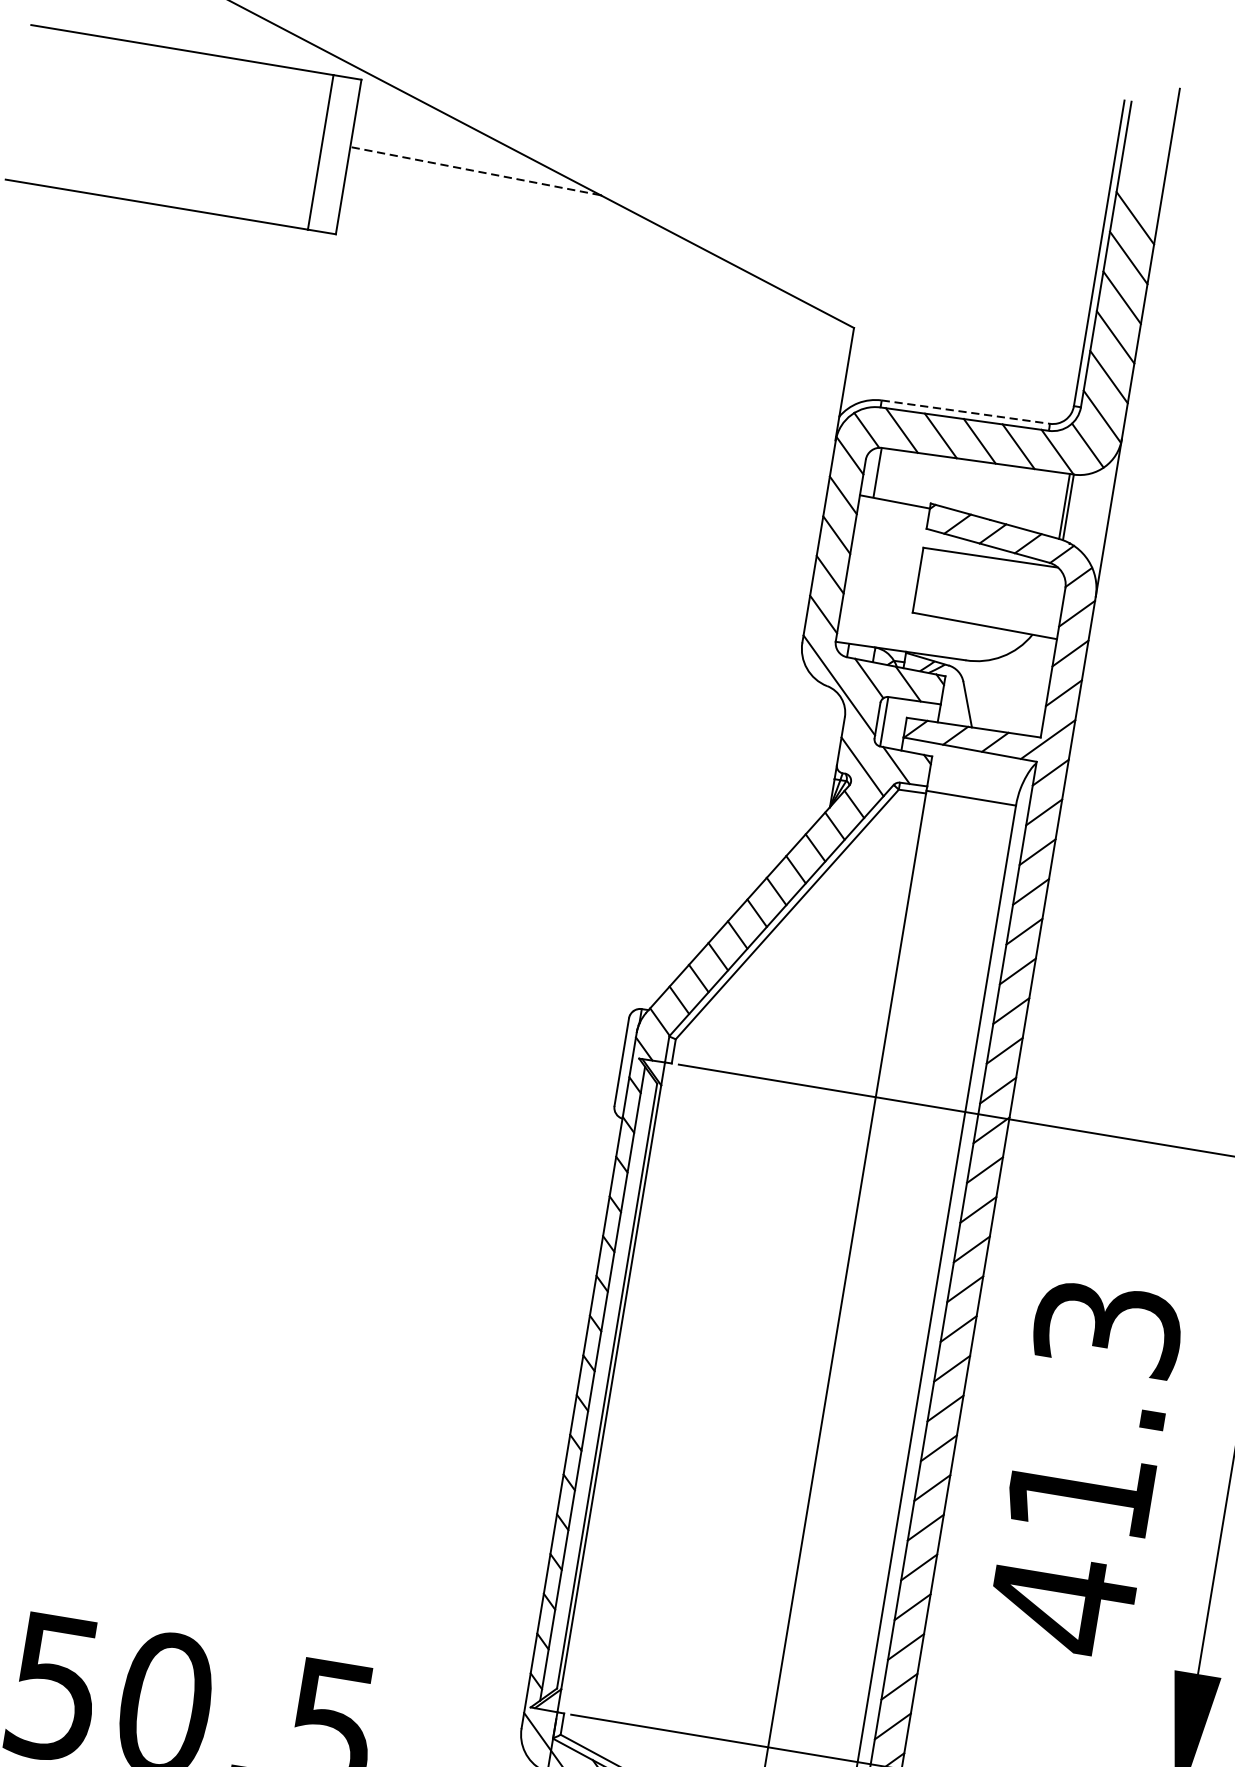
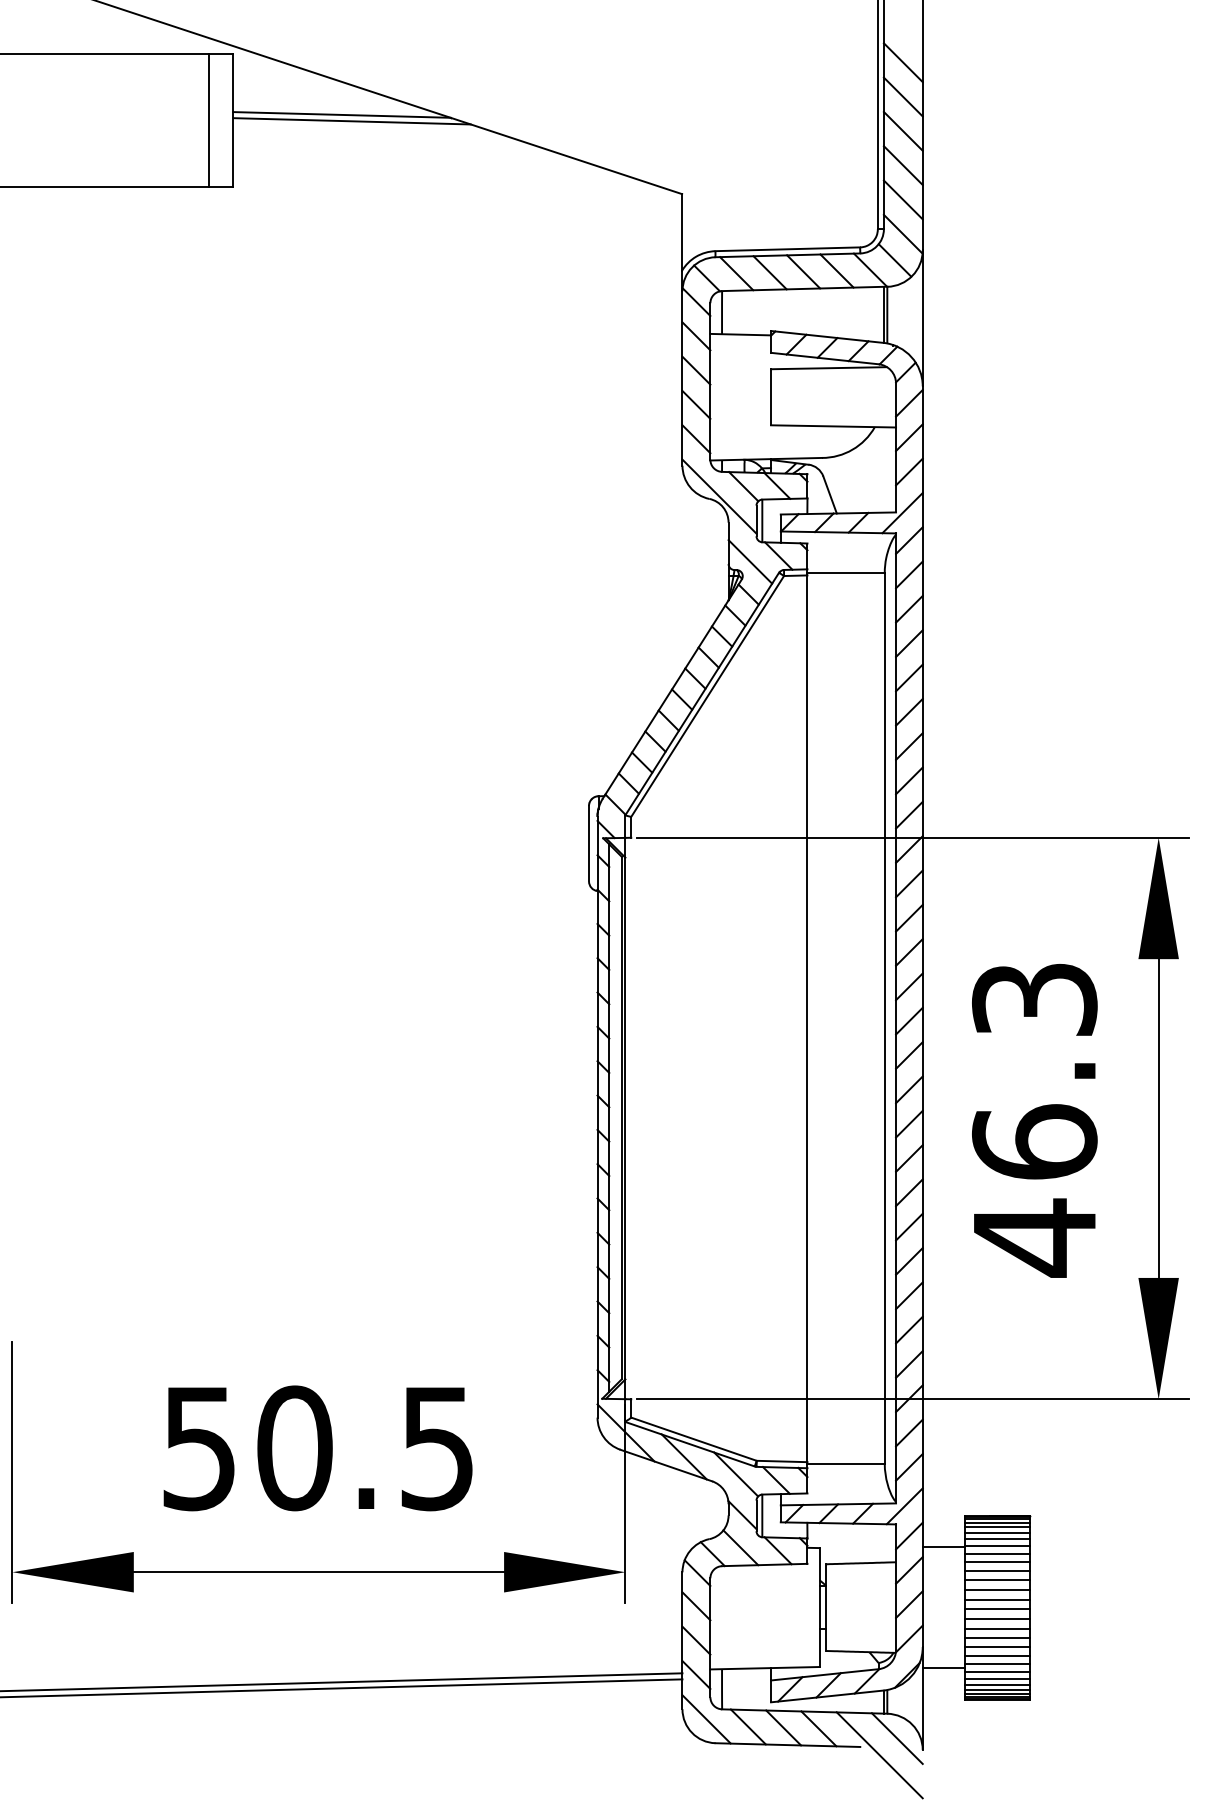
line: (476, 170) -> (342, 114), dashed -> solid
line: (485, 180) -> (351, 121), added
line: (966, 412) -> (788, 249), dashed -> solid
text: (1080, 1492) -> (1034, 1141), 41.3 -> 46.3

